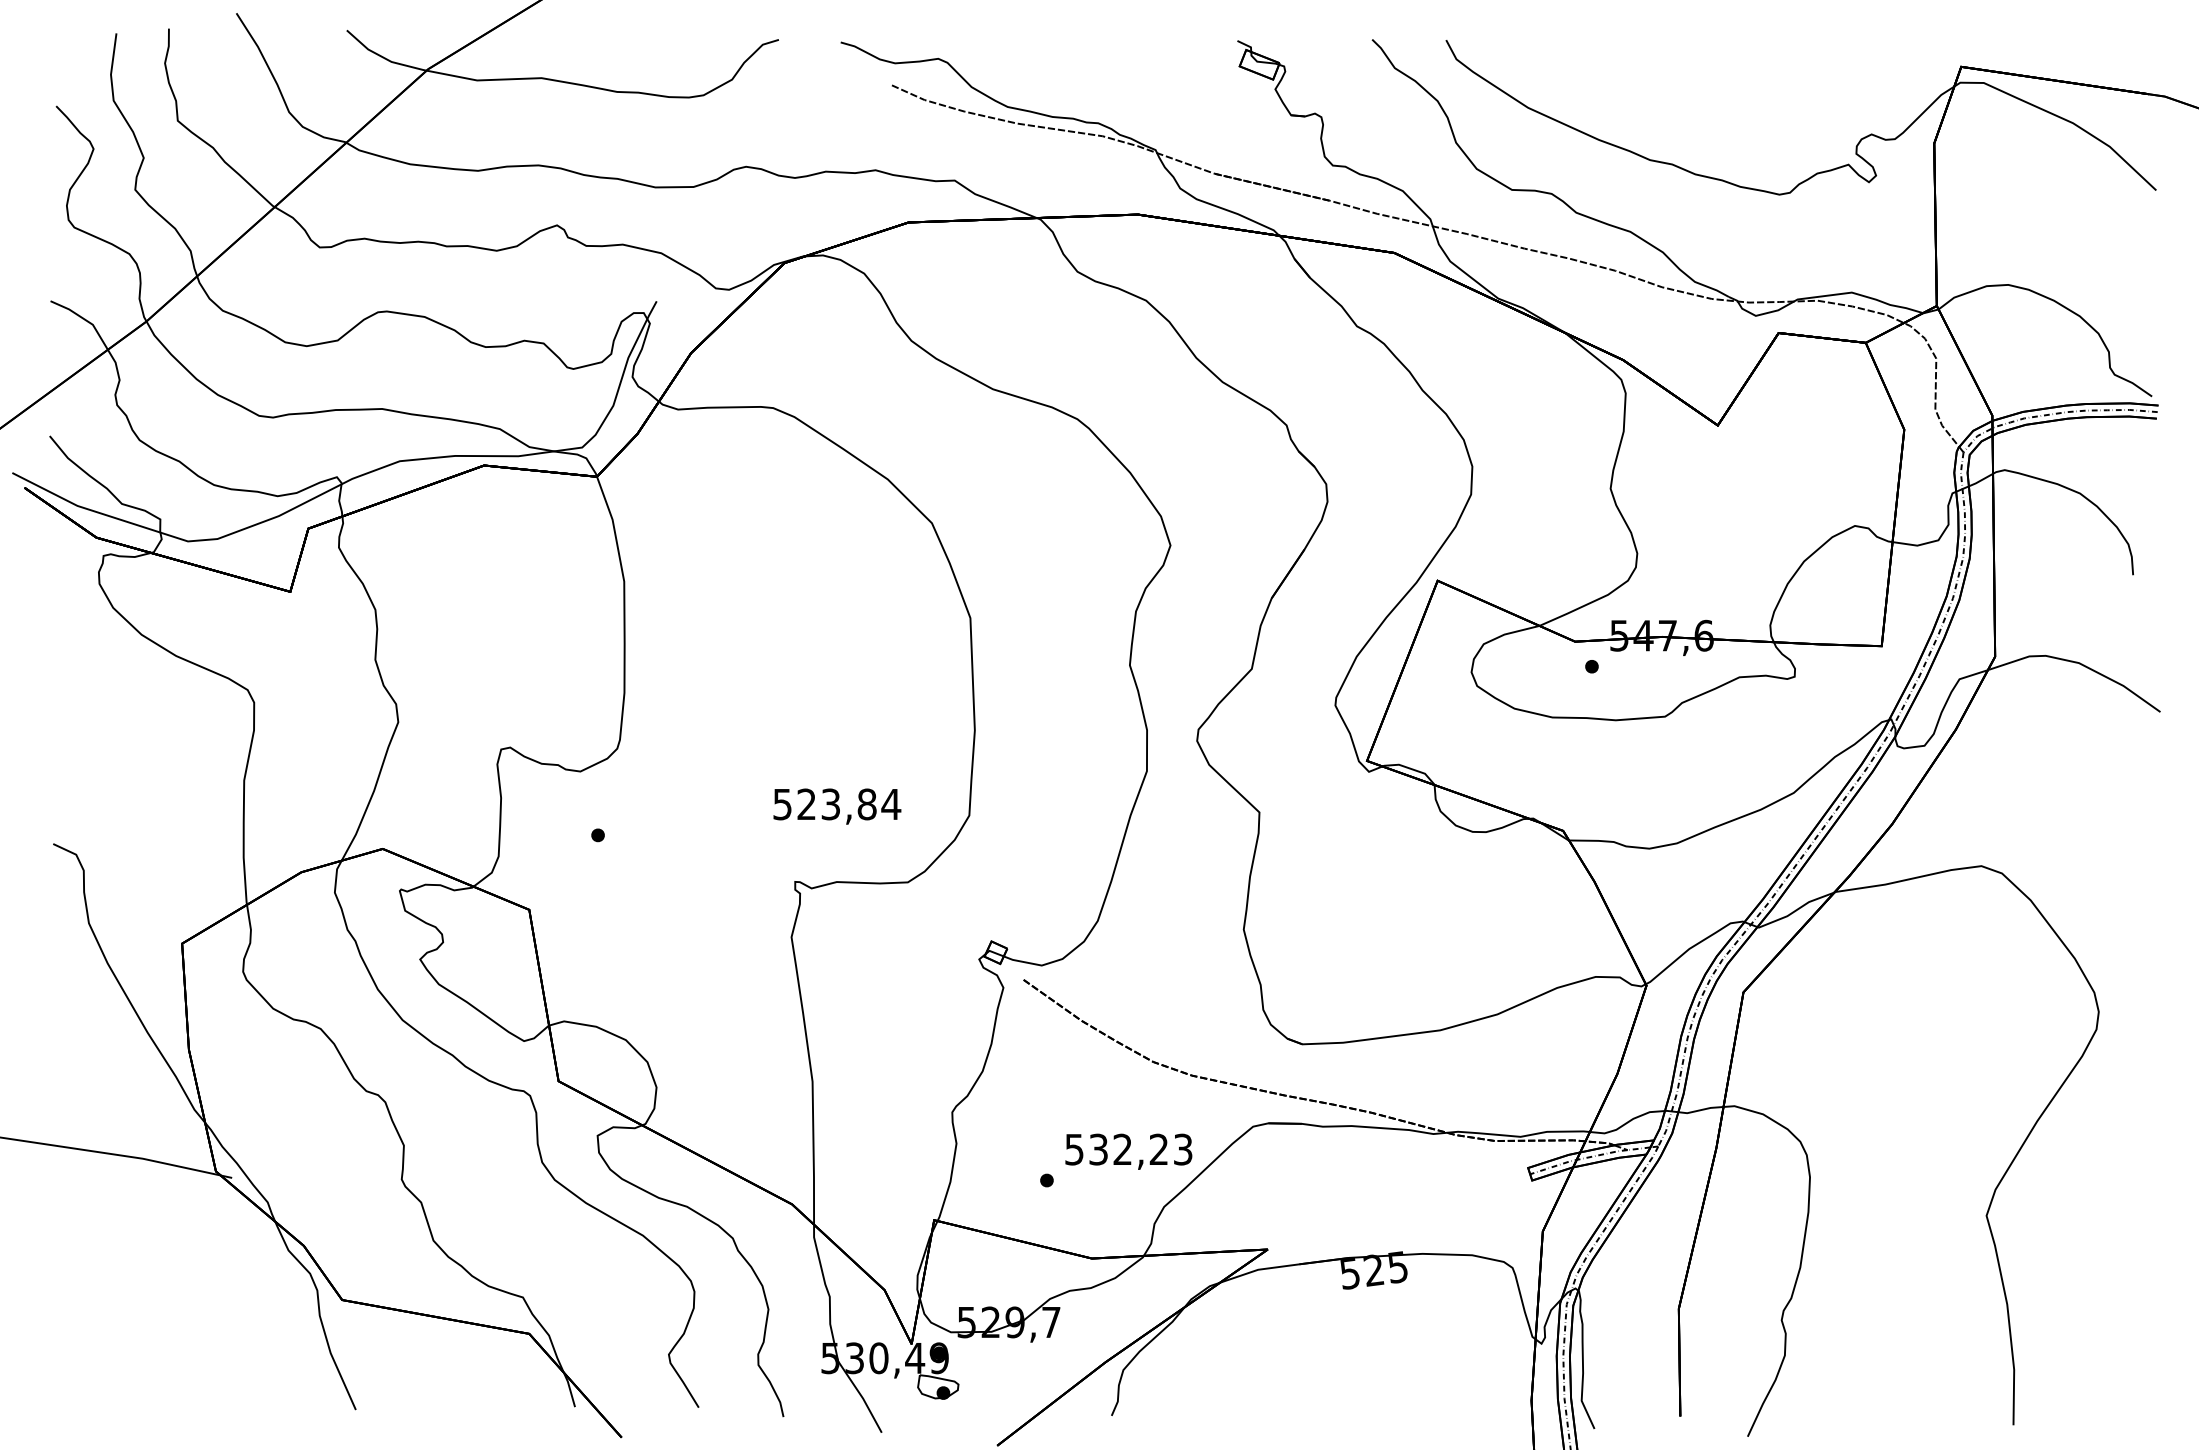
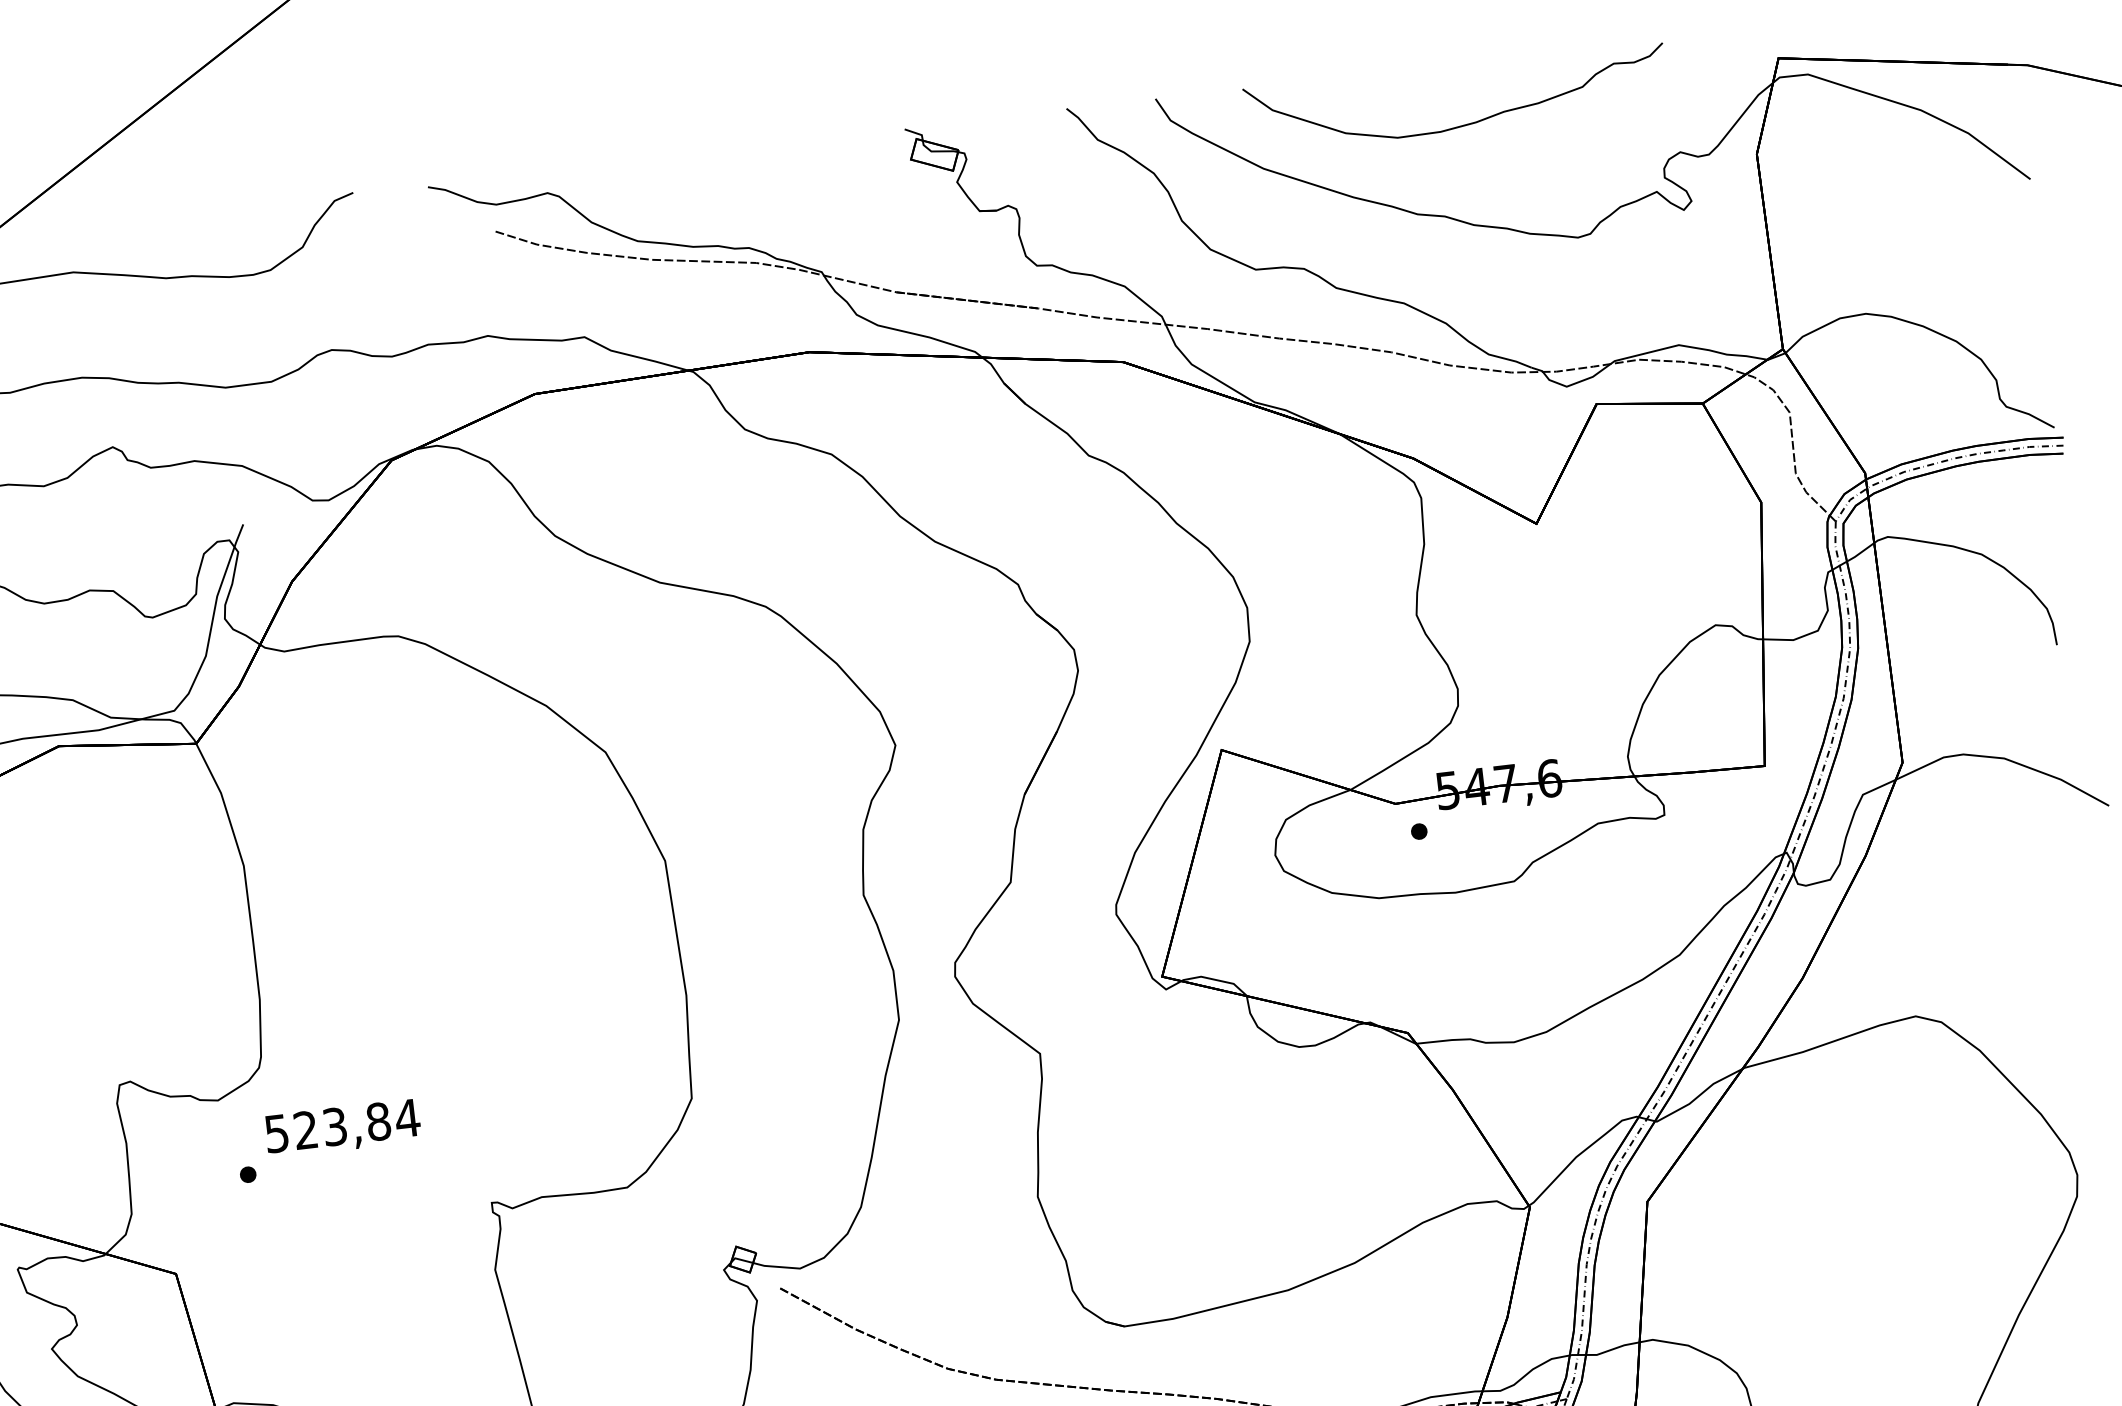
curve: (1696, 90) -> (1463, 124), added
text: (837, 806) -> (343, 1128), moved

